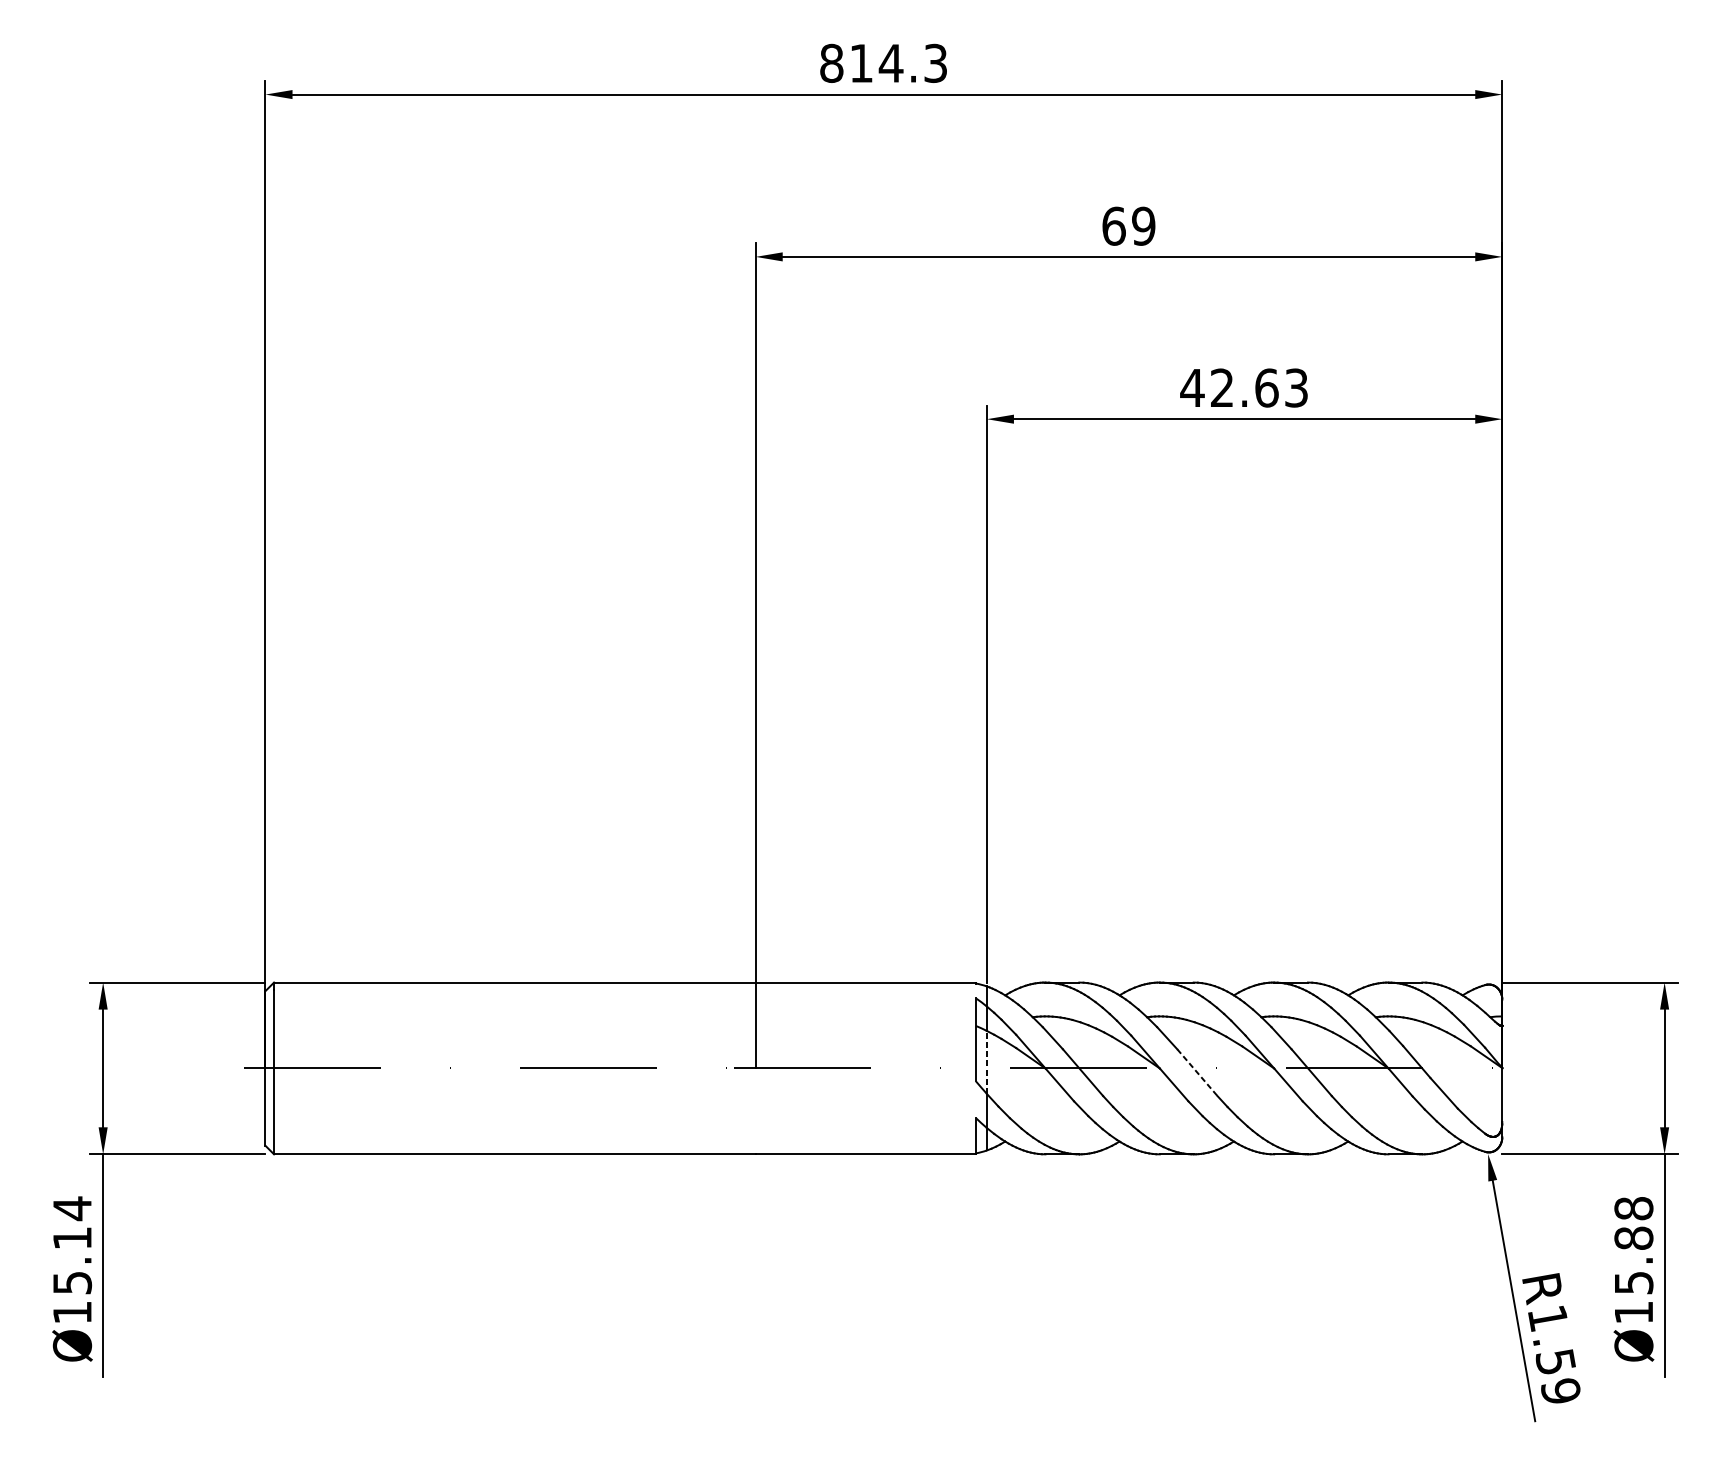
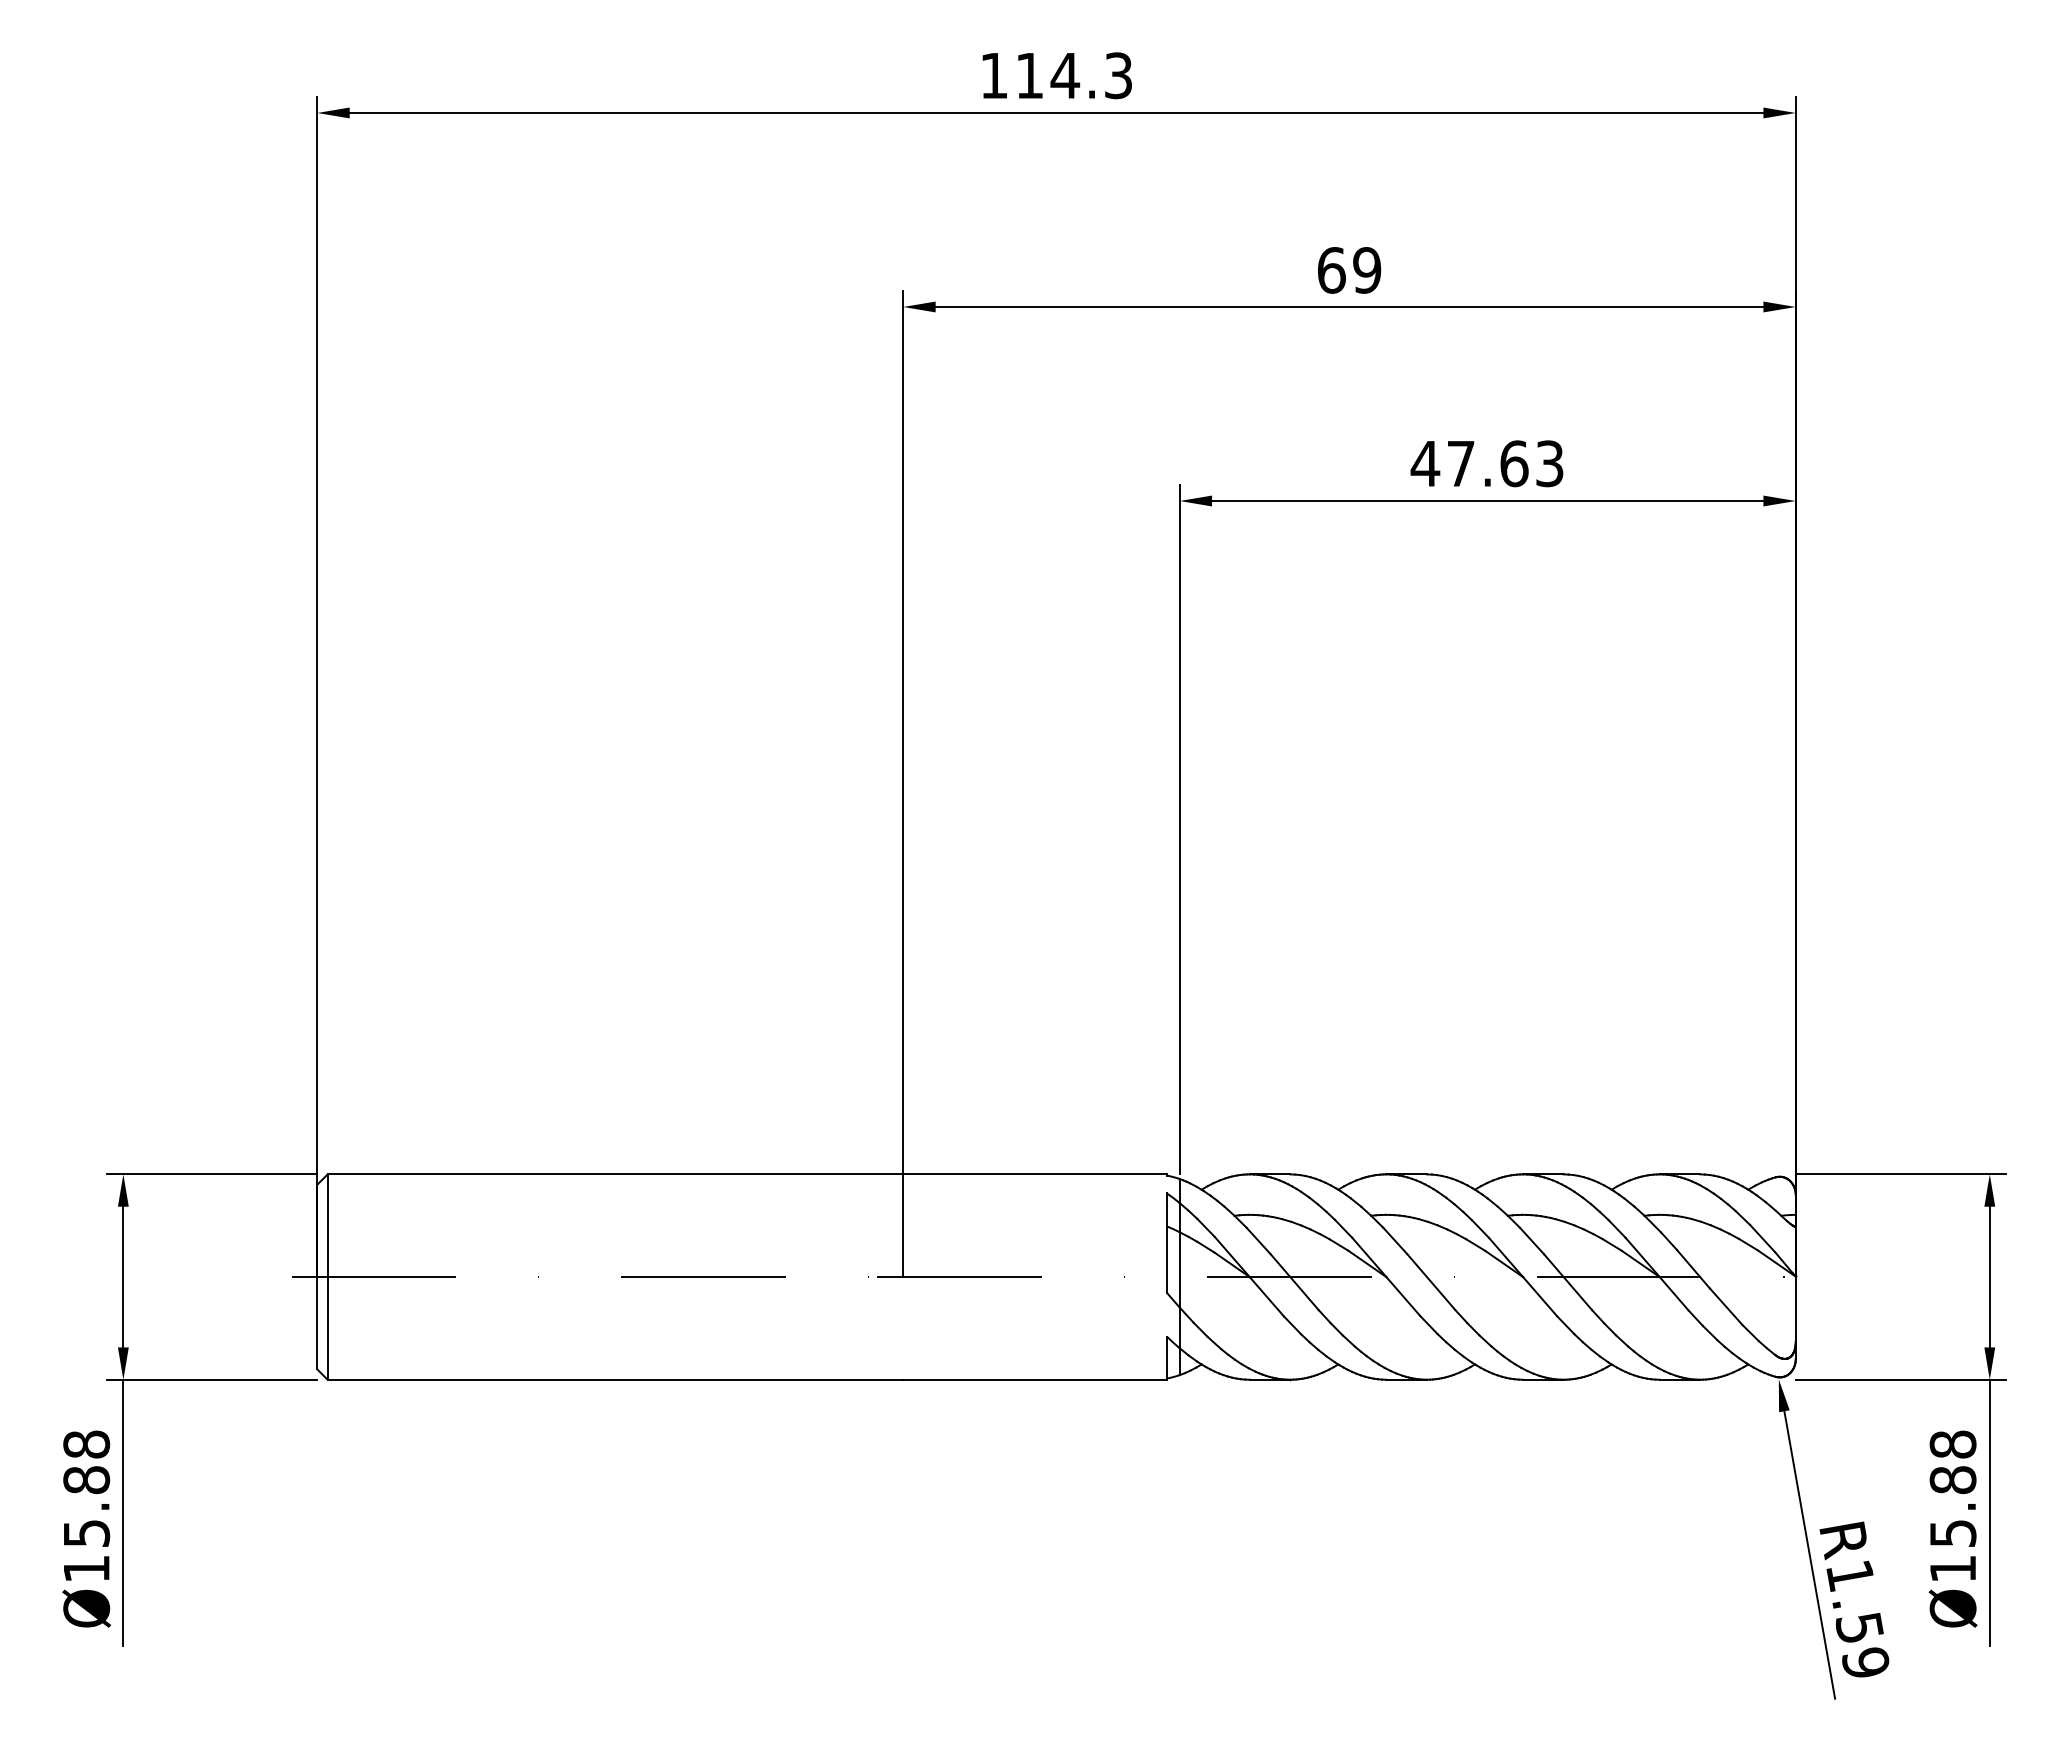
text: (831, 63) -> (994, 75), 814.3 -> 114.3
text: (1221, 387) -> (1460, 463), 42.63 -> 47.63
line: (986, 1062) -> (1179, 1269), dashed -> solid
line: (1197, 1072) -> (1431, 1282), dashed -> solid
text: (72, 1223) -> (86, 1462), Ø15.14 -> Ø15.88

